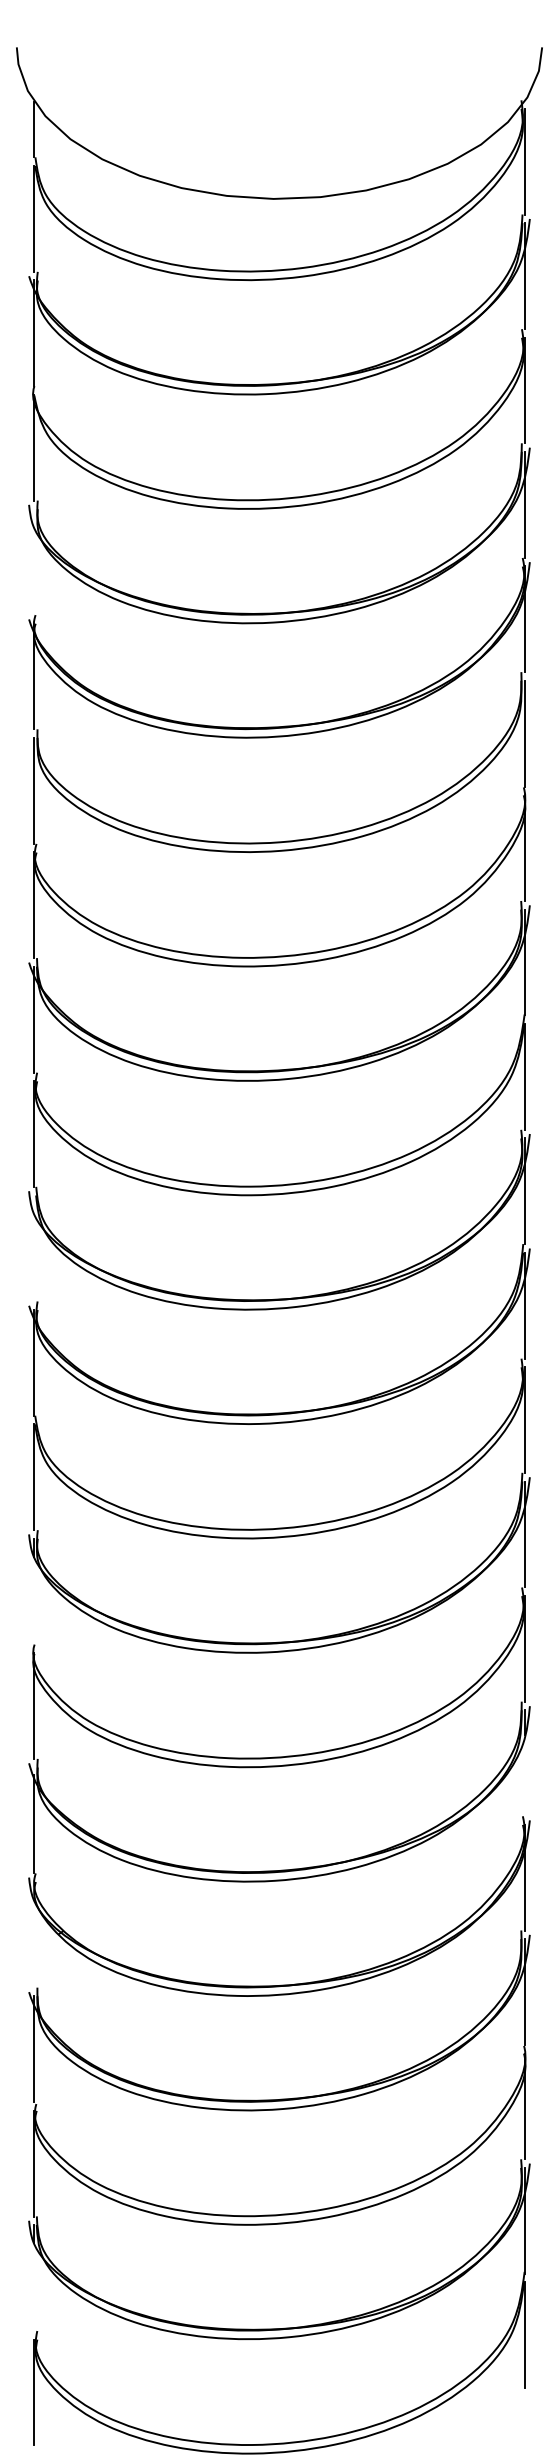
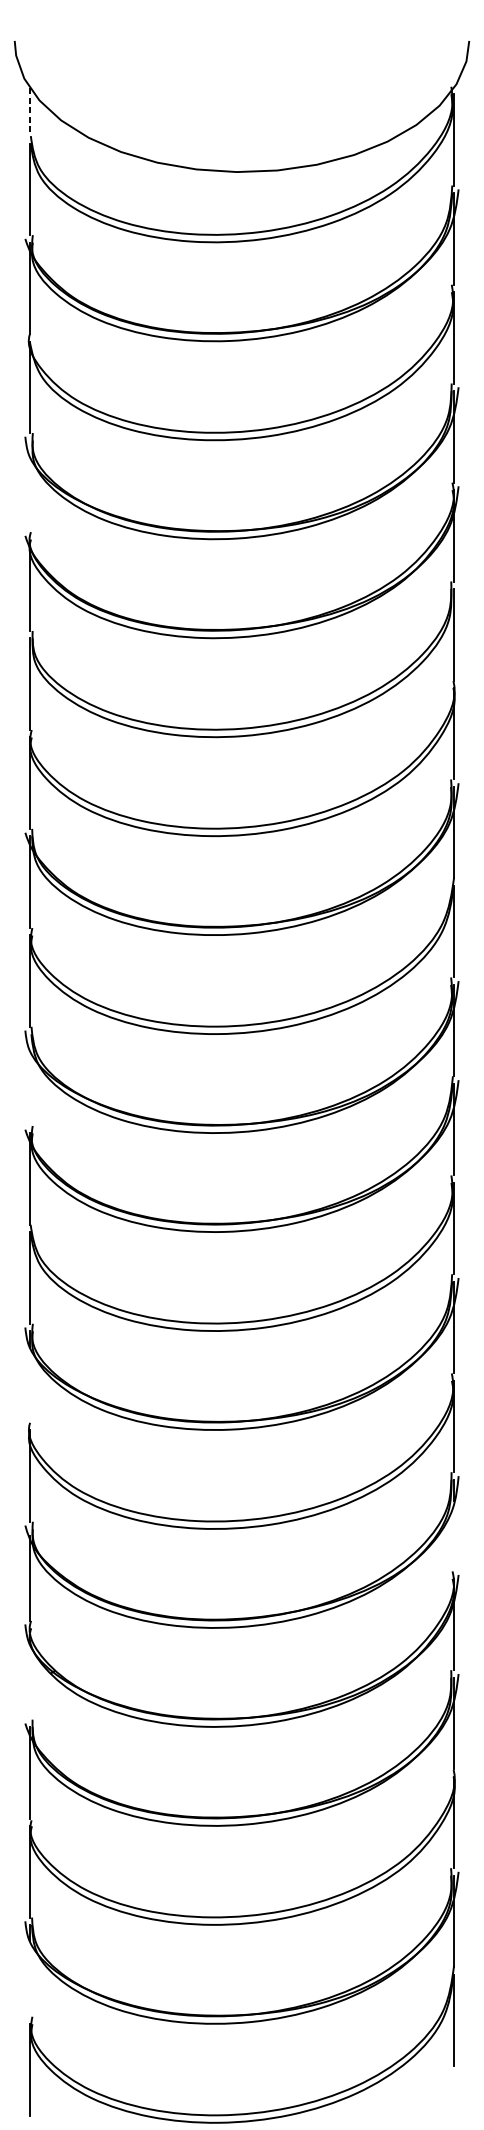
line: (34, 129) -> (30, 111), solid -> dashed

